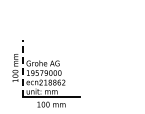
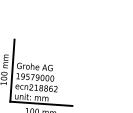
line: (22, 68) -> (12, 70), dashed -> solid

